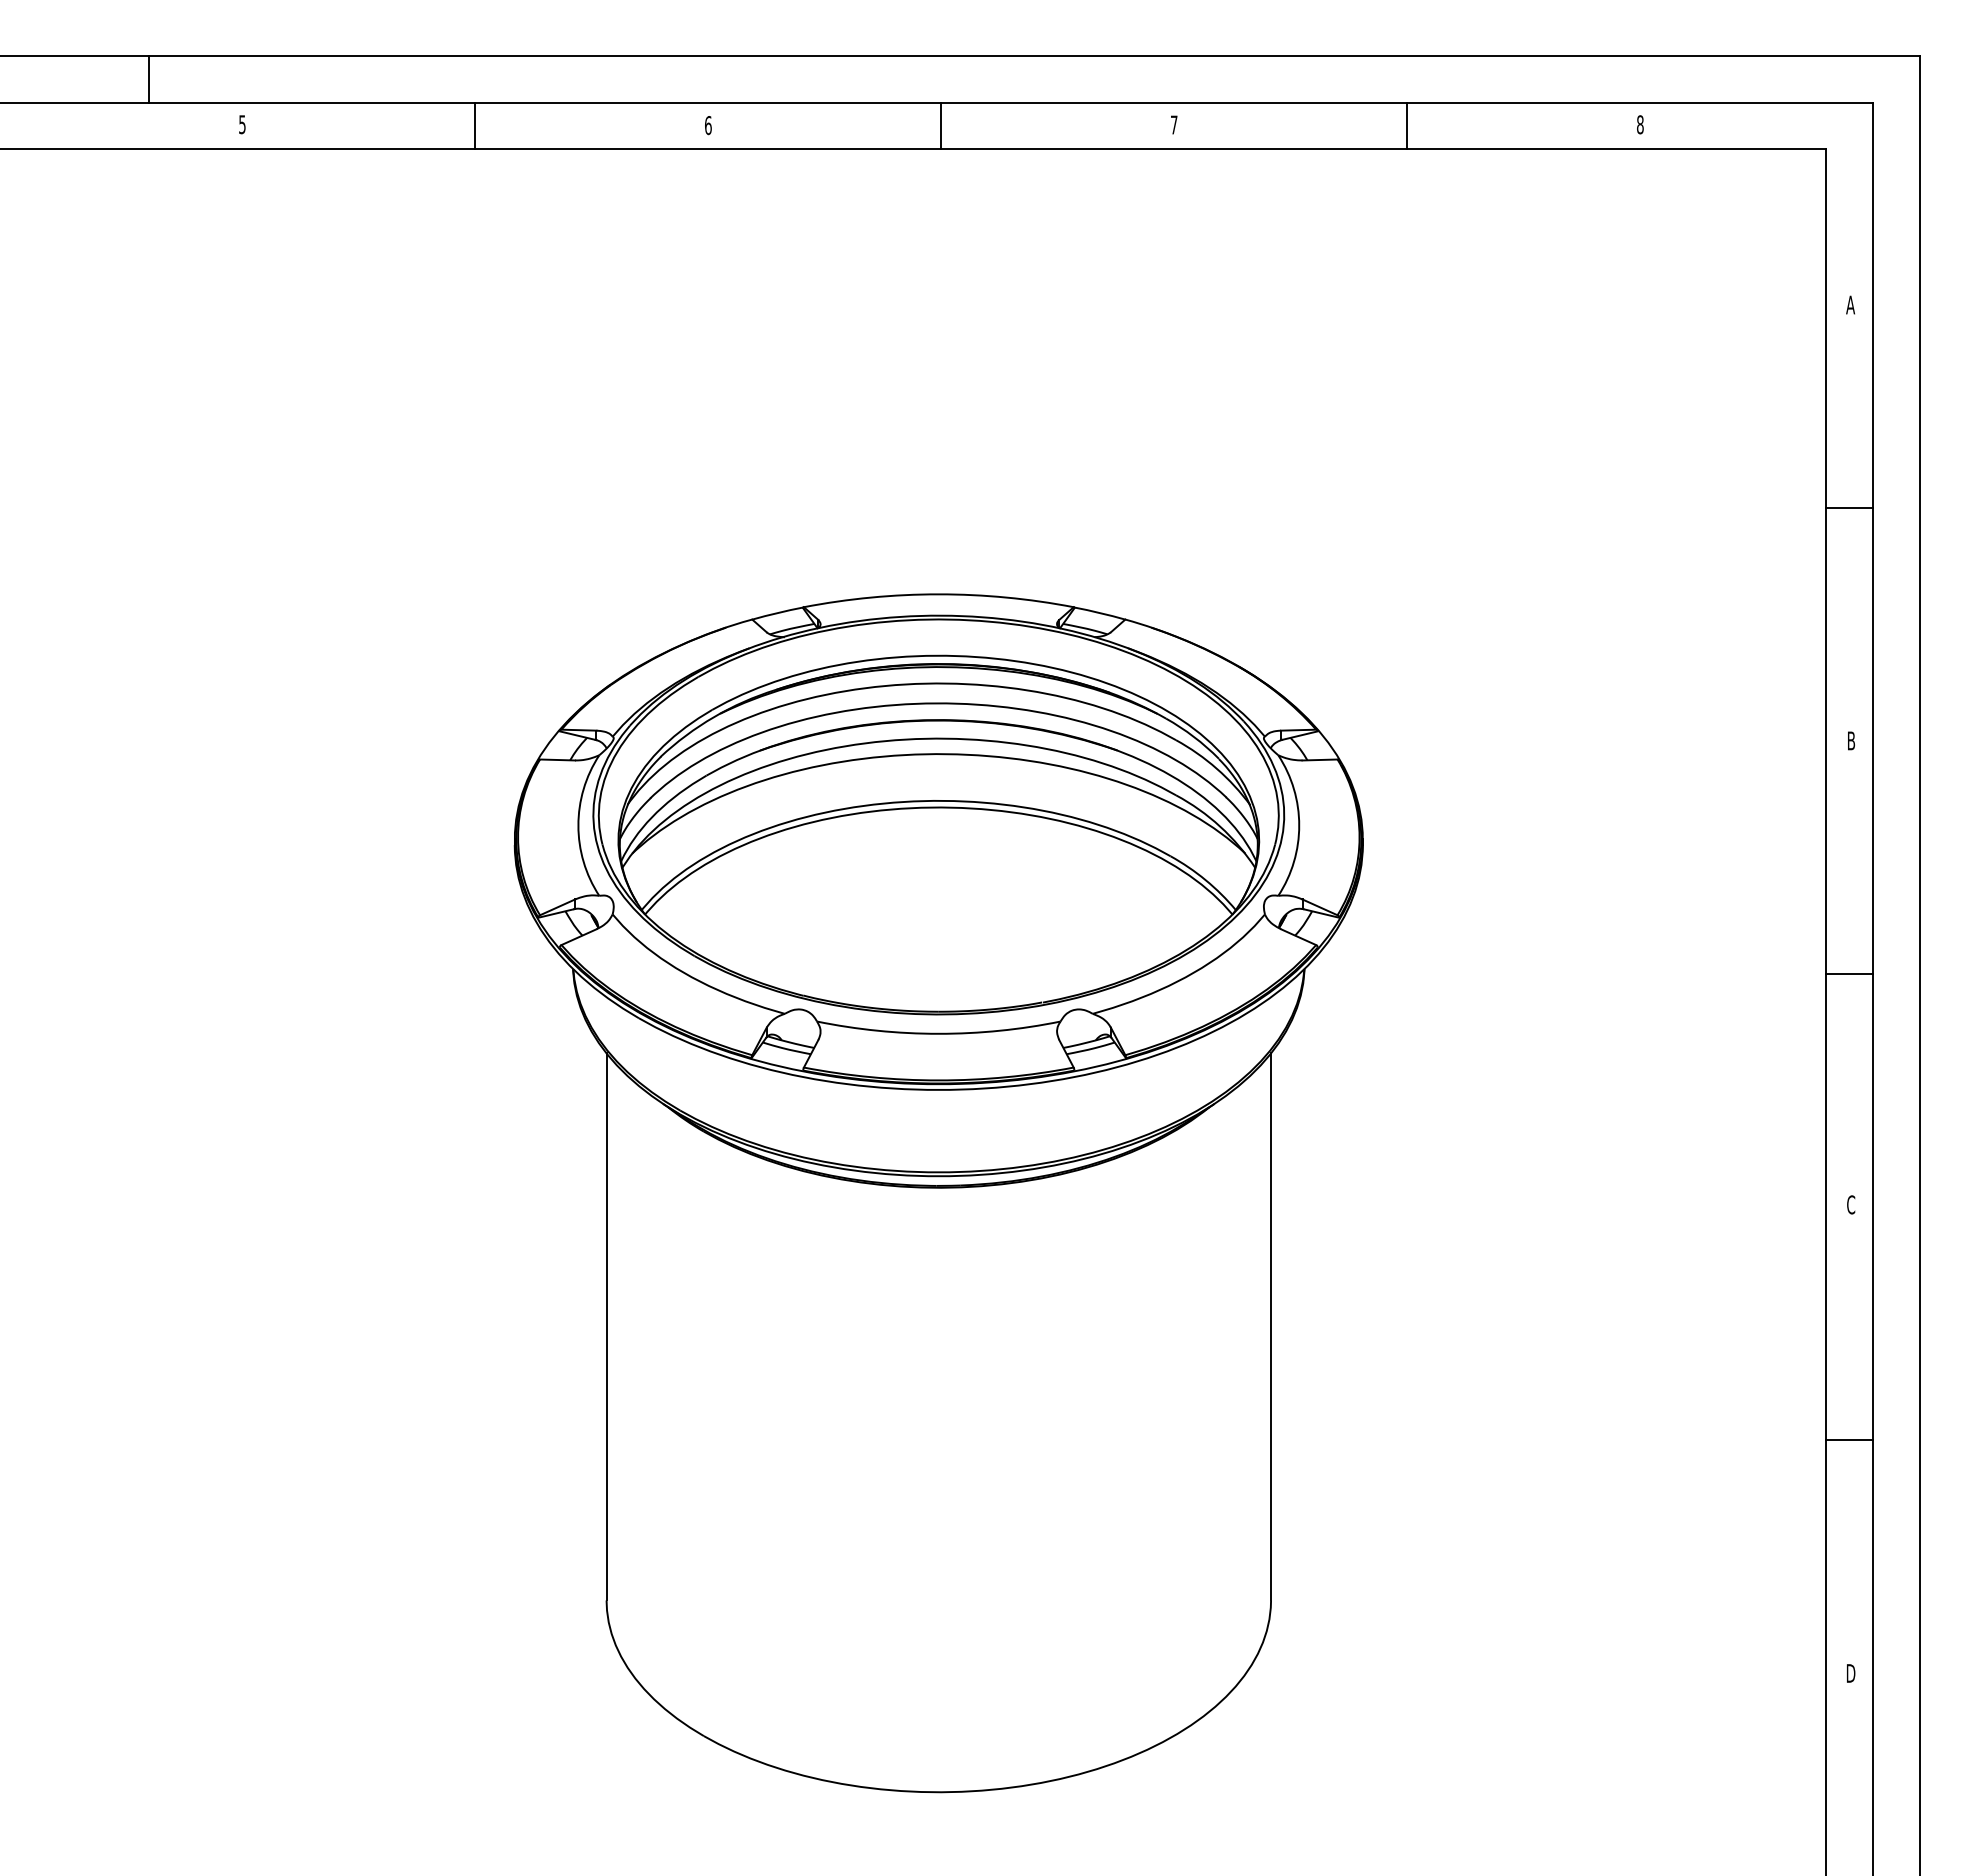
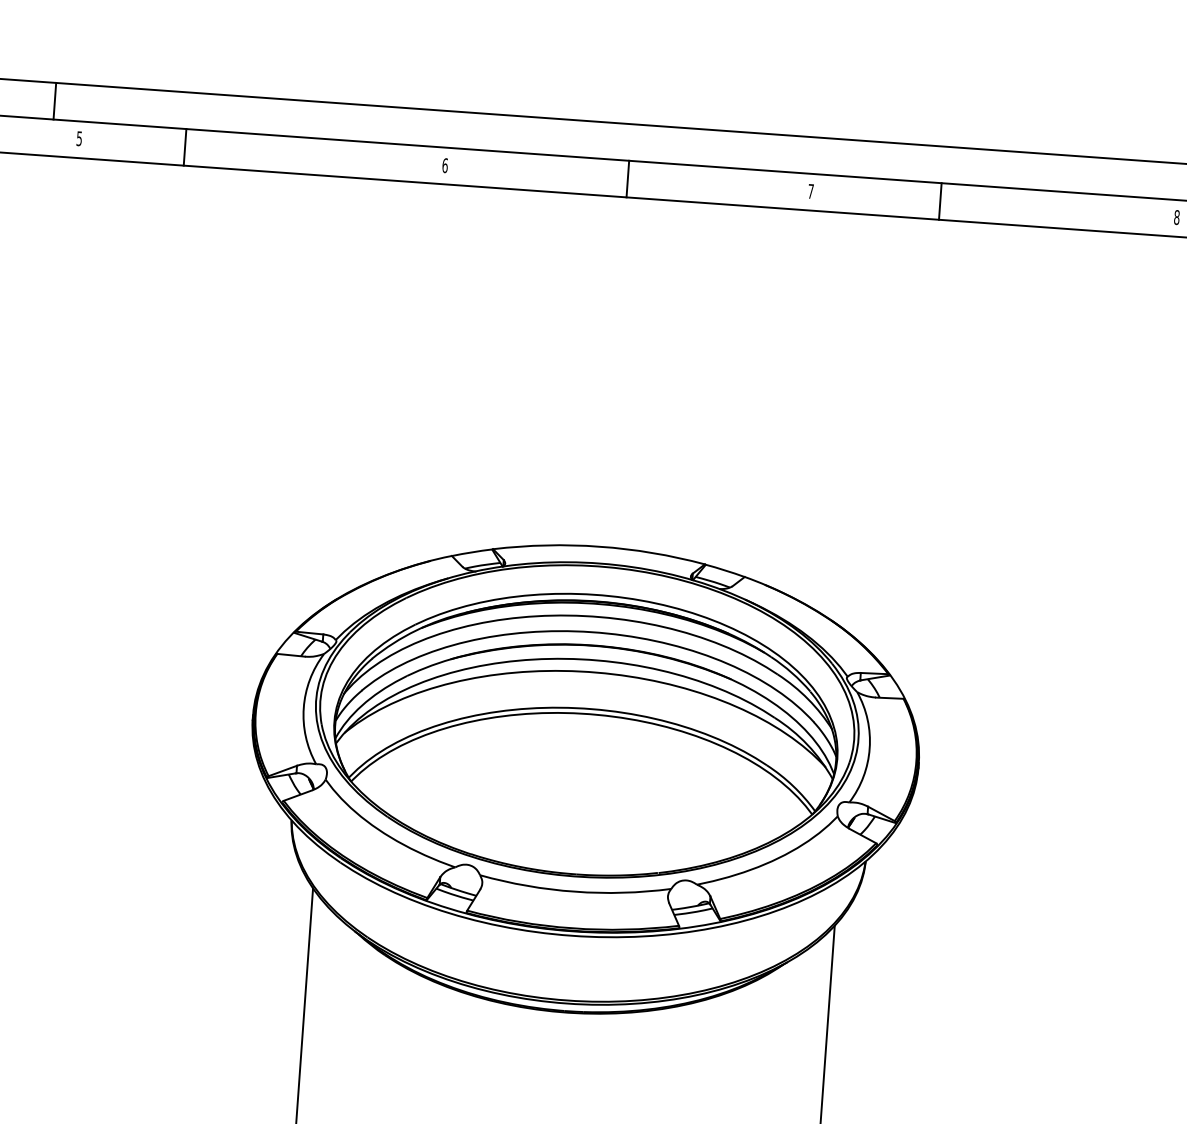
line: (148, 79) -> (54, 101), moved
line: (475, 125) -> (185, 147), moved
line: (1407, 125) -> (940, 201), moved

